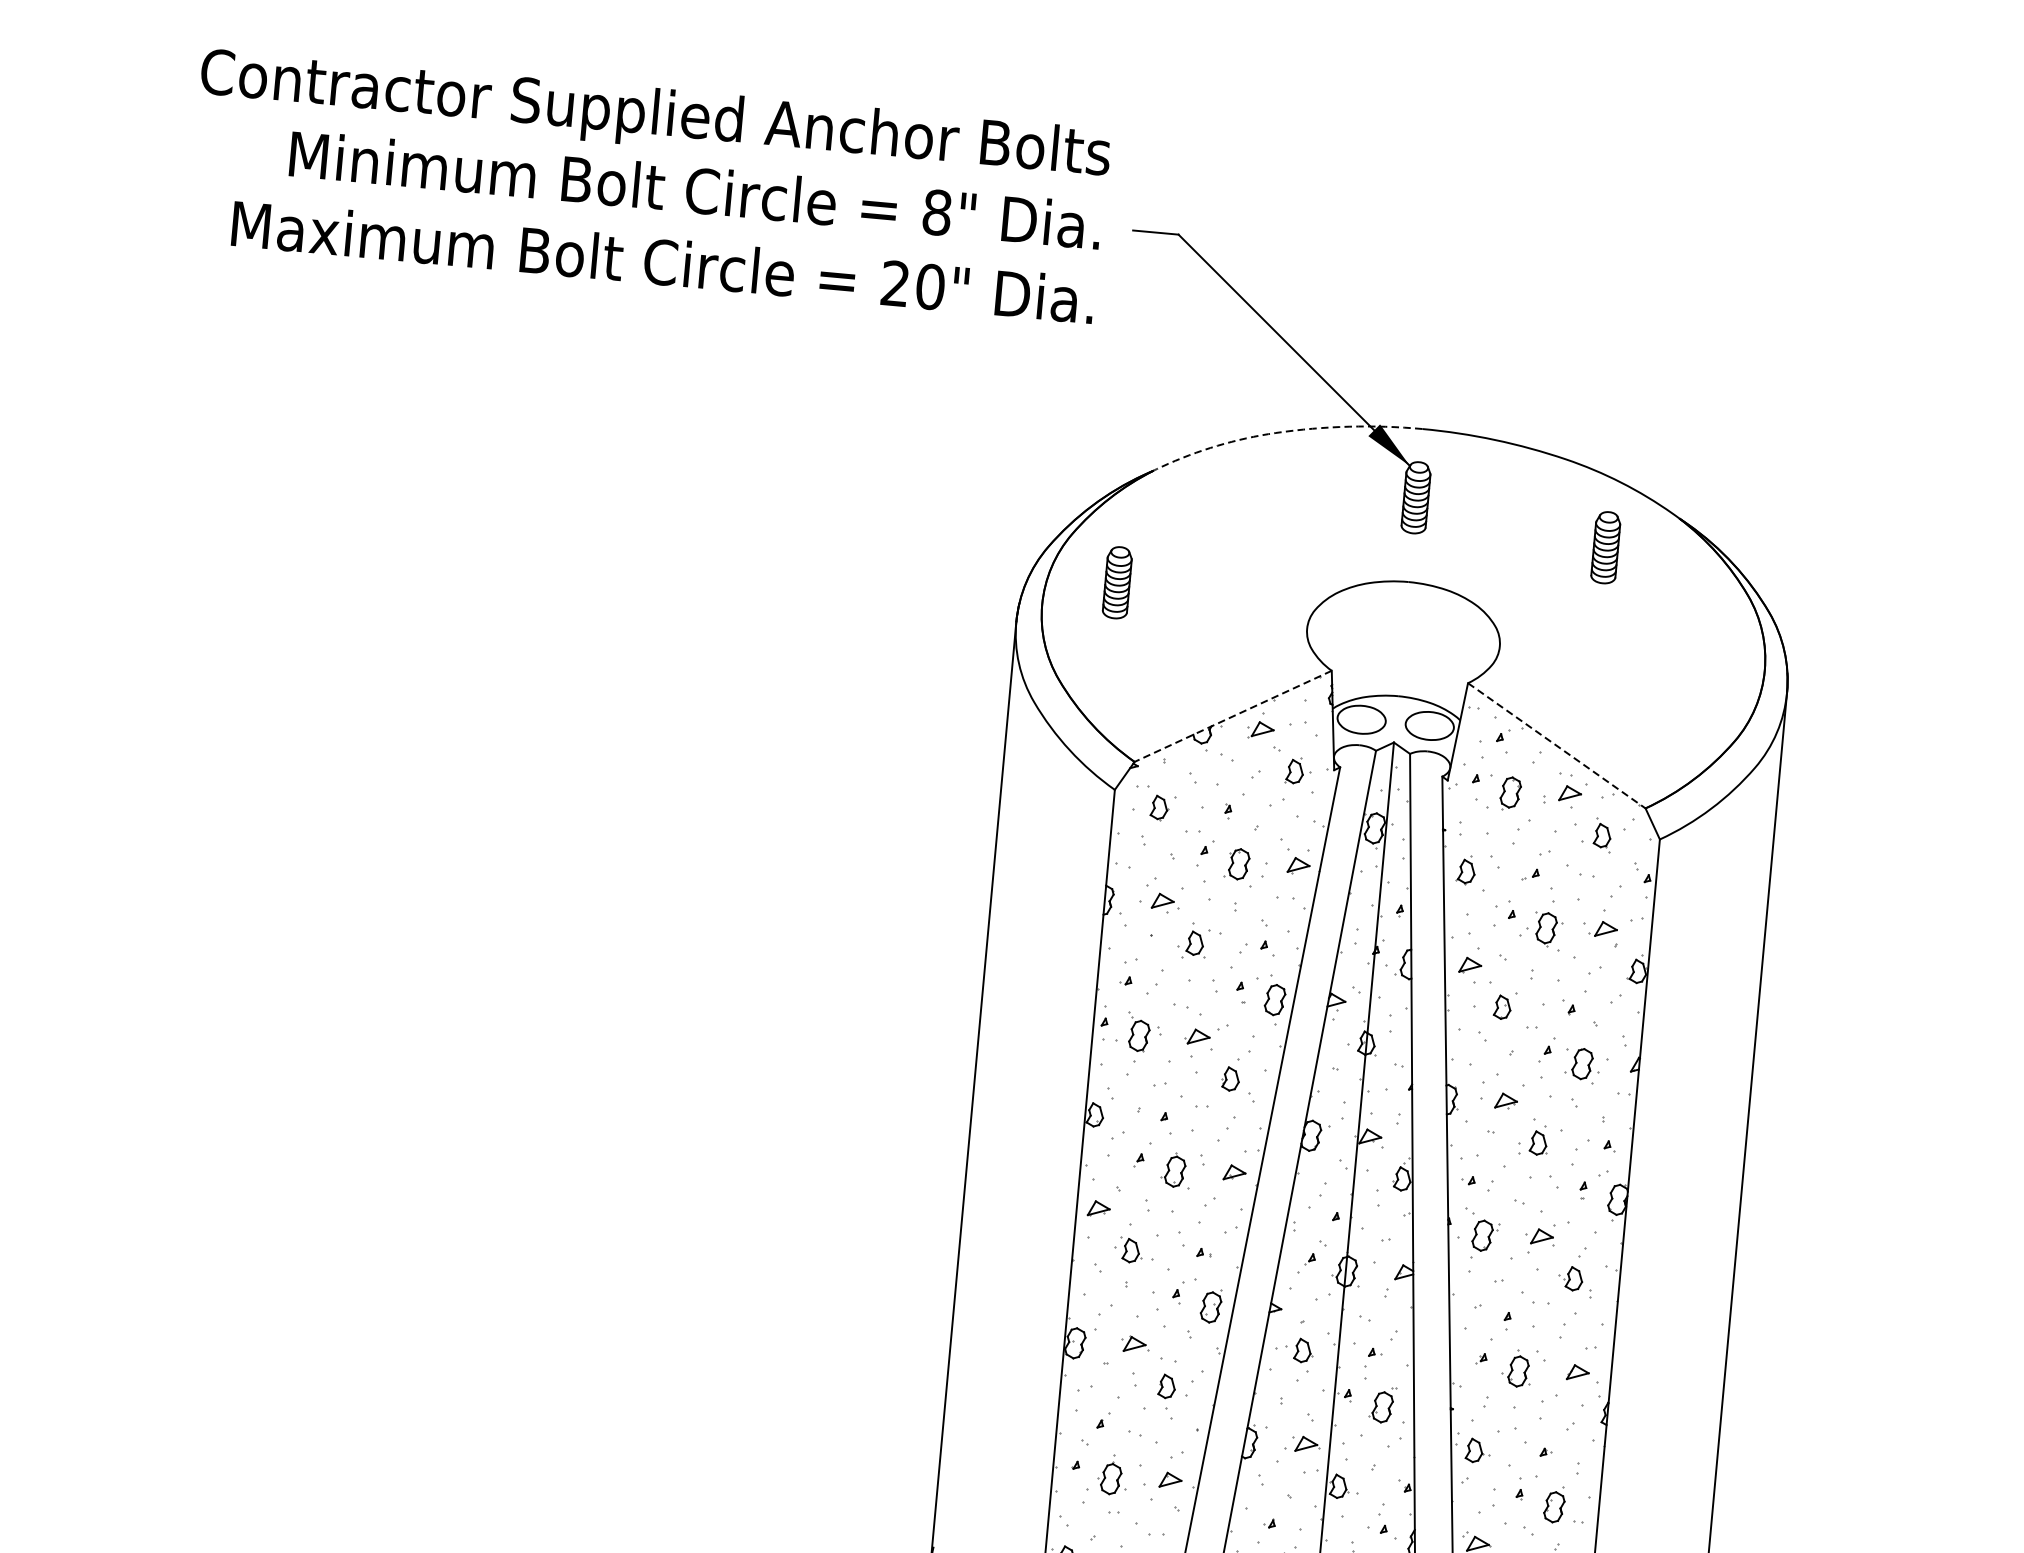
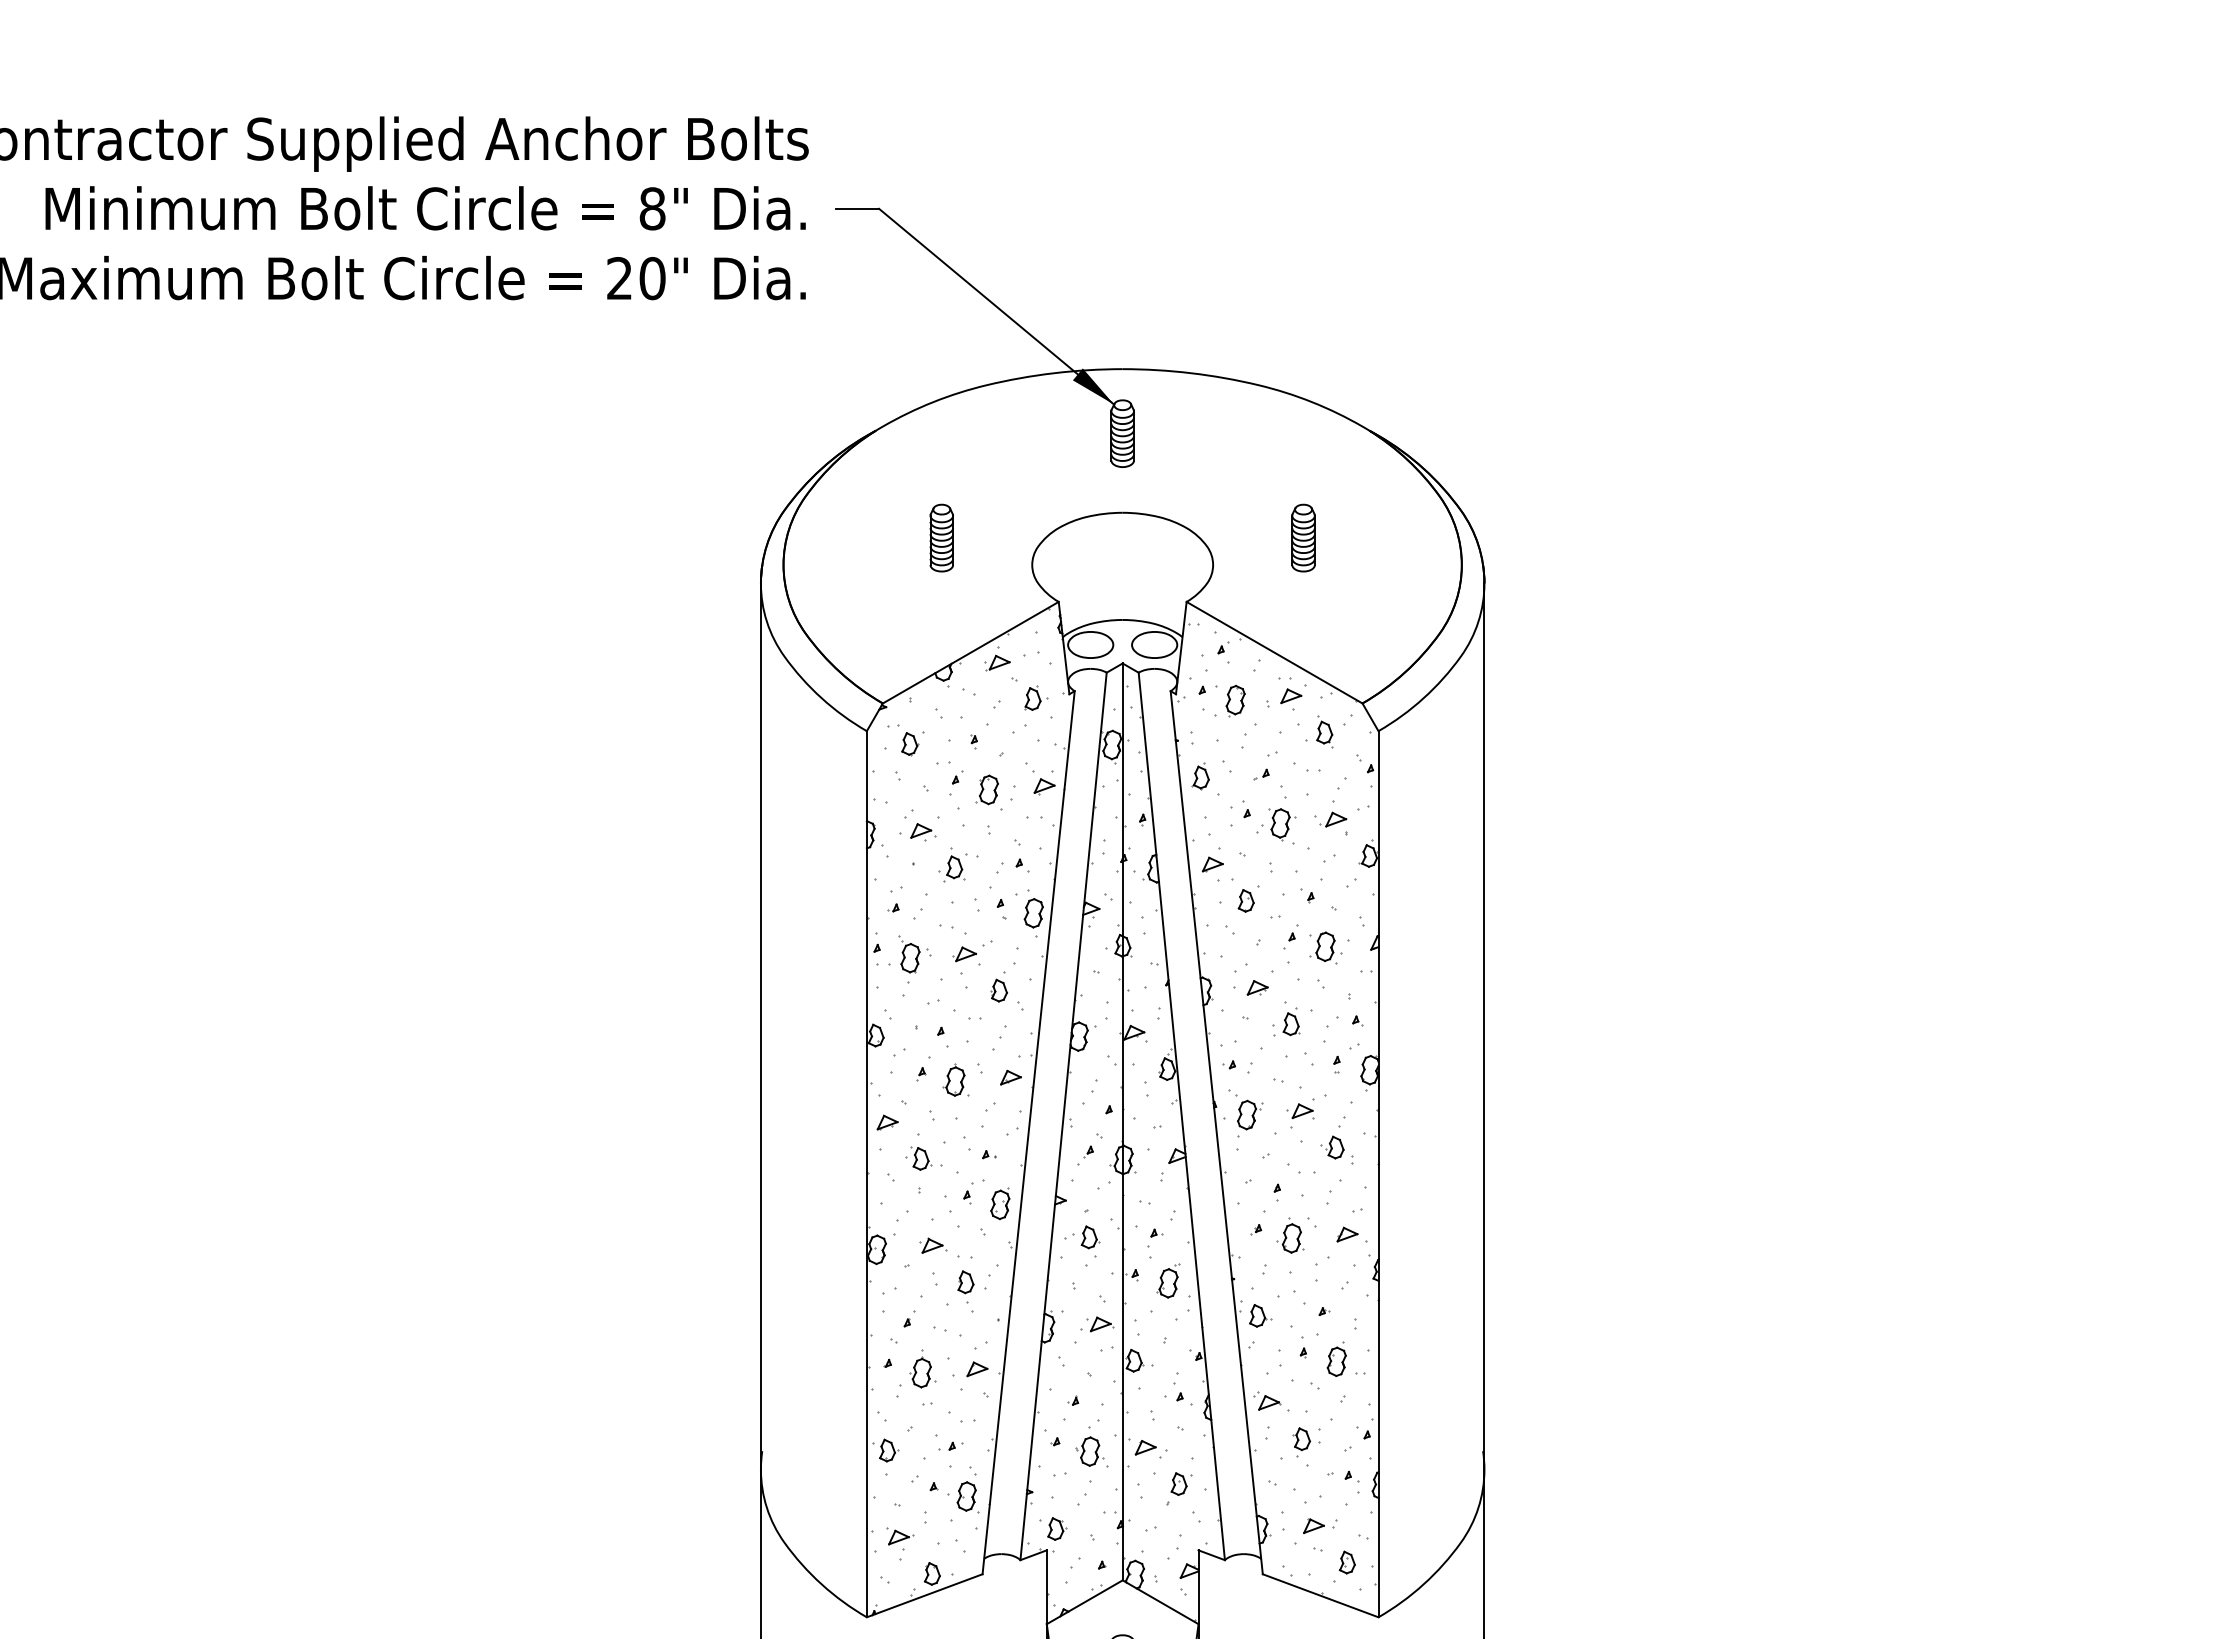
line: (1282, 432) -> (992, 384), dashed -> solid
part: (1605, 547) -> (1303, 537), moved
part: (1117, 582) -> (941, 537), moved
line: (1232, 716) -> (970, 652), dashed -> solid
line: (1556, 745) -> (1274, 652), dashed -> solid

